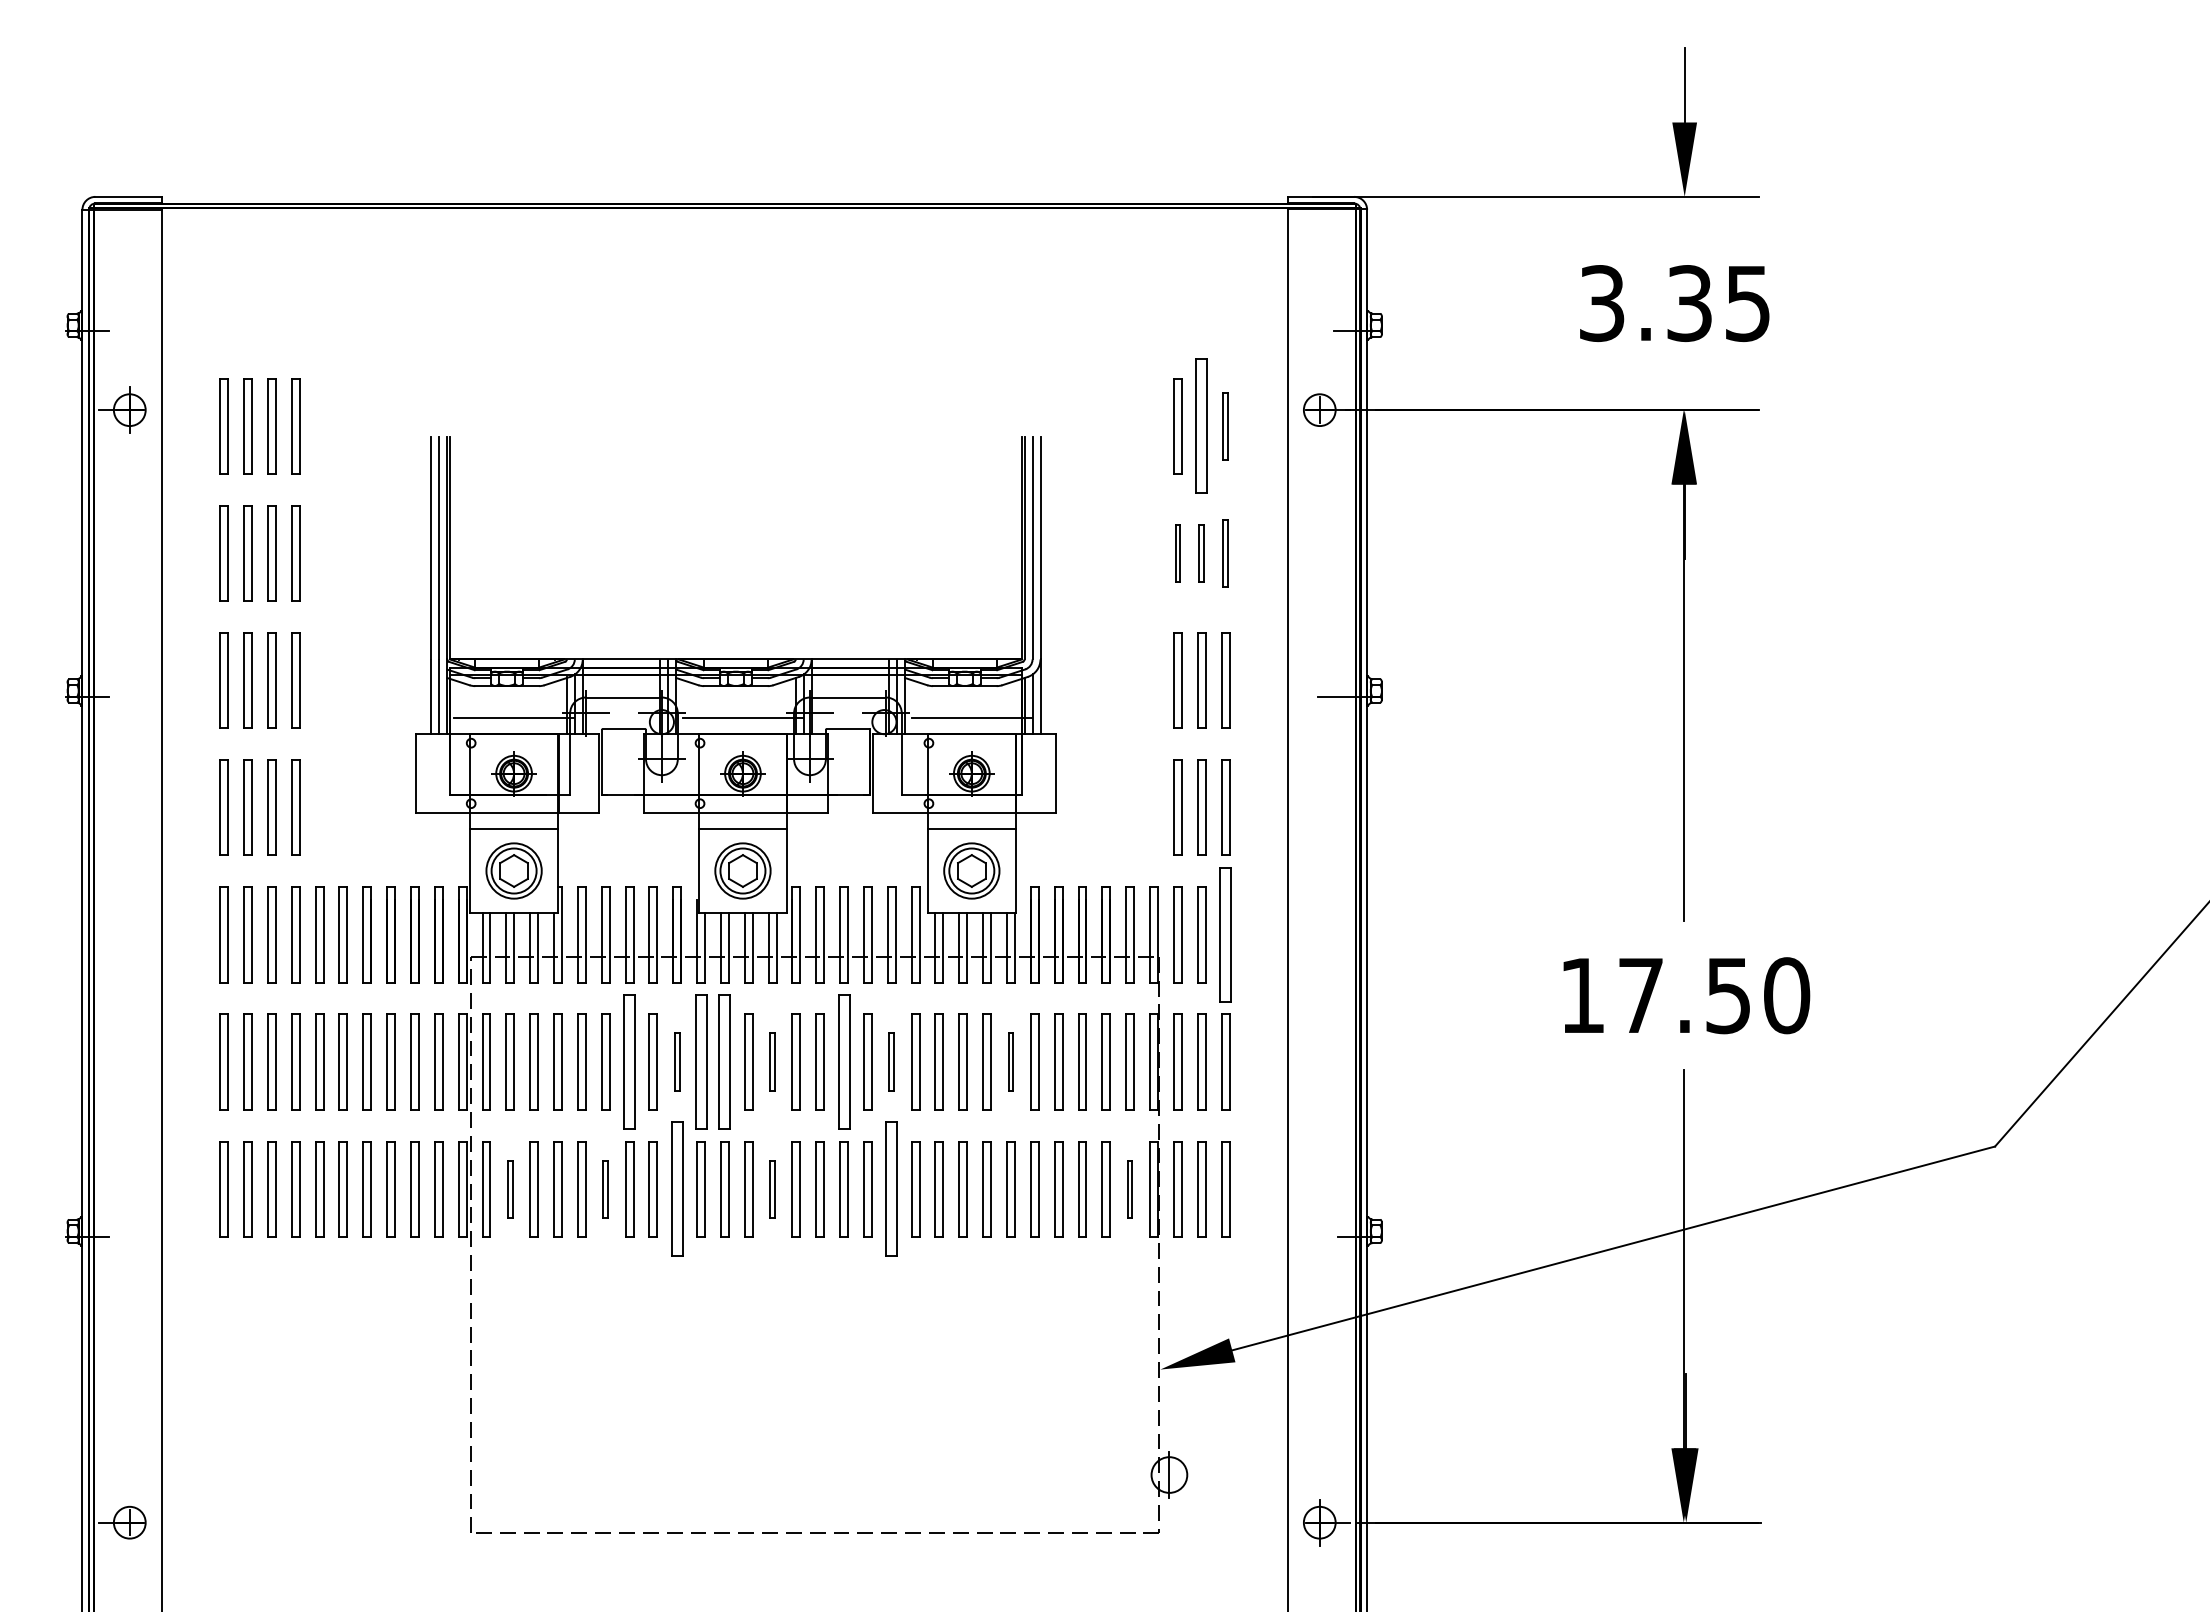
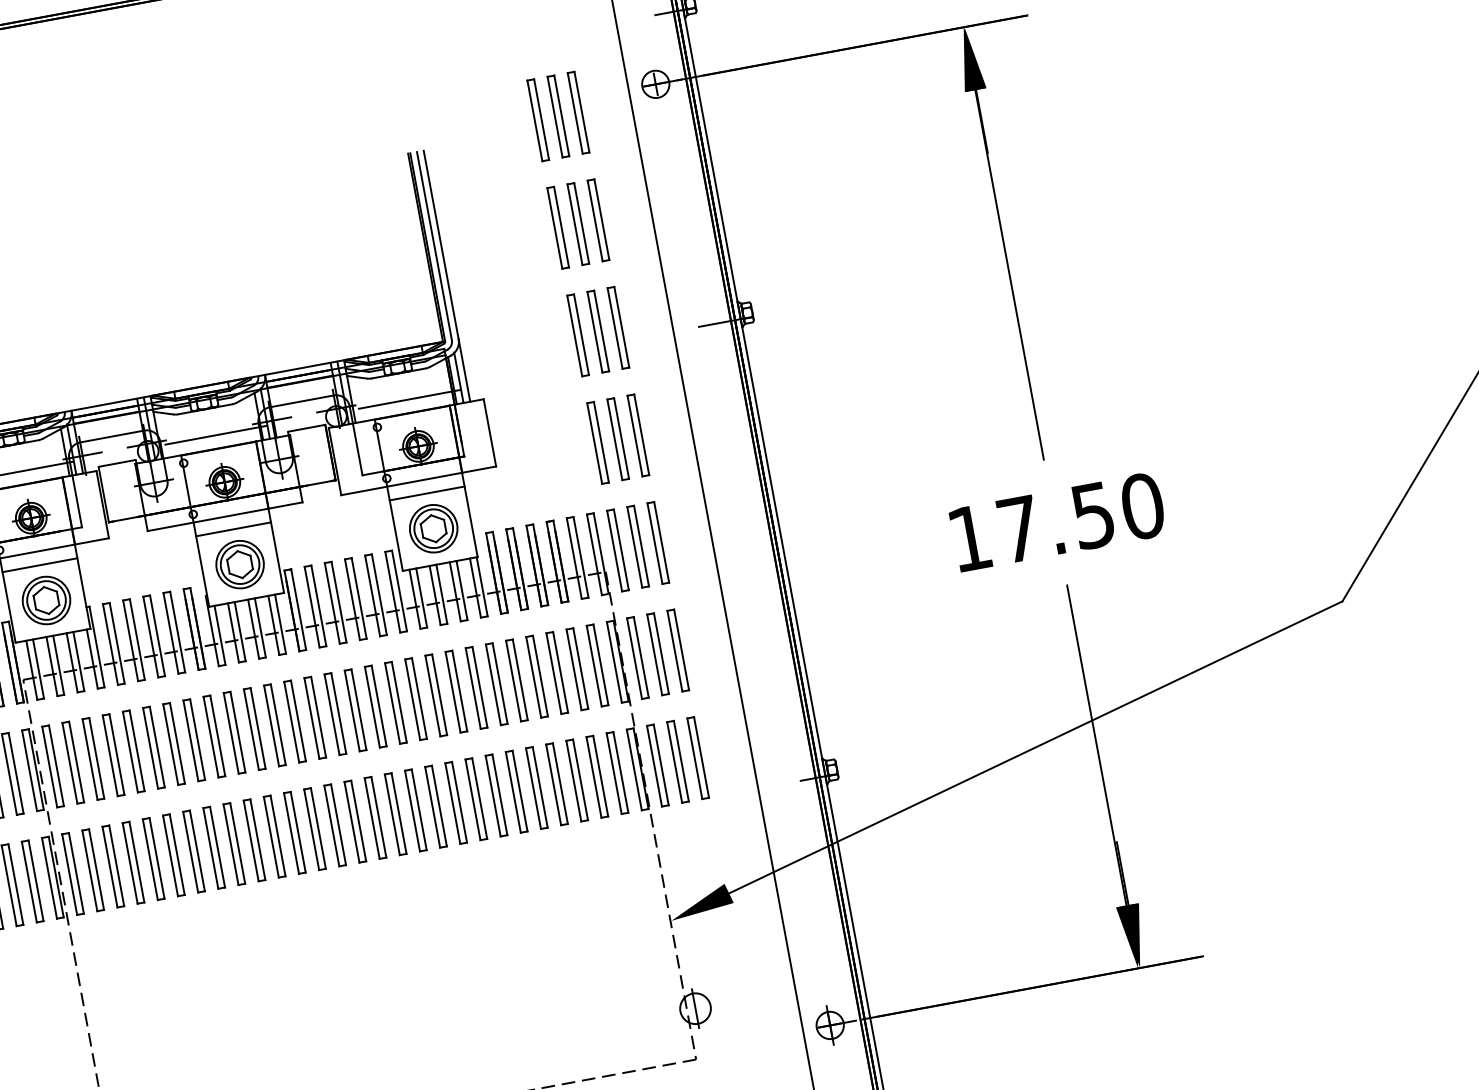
part: (1201, 426) -> (558, 116), size x0.71
part: (1225, 426) -> (578, 112), size x1.43
part: (1177, 553) -> (557, 227), size x1.67
part: (1201, 553) -> (578, 224), size x1.67
part: (1225, 553) -> (598, 220), size x1.43
part: (1225, 934) -> (658, 542), size x0.71
part: (629, 1061) -> (173, 743), size x0.71
part: (676, 1061) -> (213, 736), size x1.67
part: (700, 1061) -> (234, 732), size x0.71
part: (724, 1061) -> (254, 728), size x0.71
part: (772, 1061) -> (294, 721), size x1.67
part: (843, 1061) -> (355, 709), size x0.71
part: (891, 1061) -> (395, 702), size x1.67
part: (1010, 1061) -> (496, 683), size x1.67
part: (509, 1189) -> (92, 870), size x1.67
part: (605, 1189) -> (173, 855), size x1.67
part: (676, 1189) -> (233, 844), size x0.71
part: (772, 1189) -> (315, 829), size x1.67
part: (891, 1189) -> (415, 810), size x0.71
part: (1129, 1189) -> (617, 773), size x1.67

